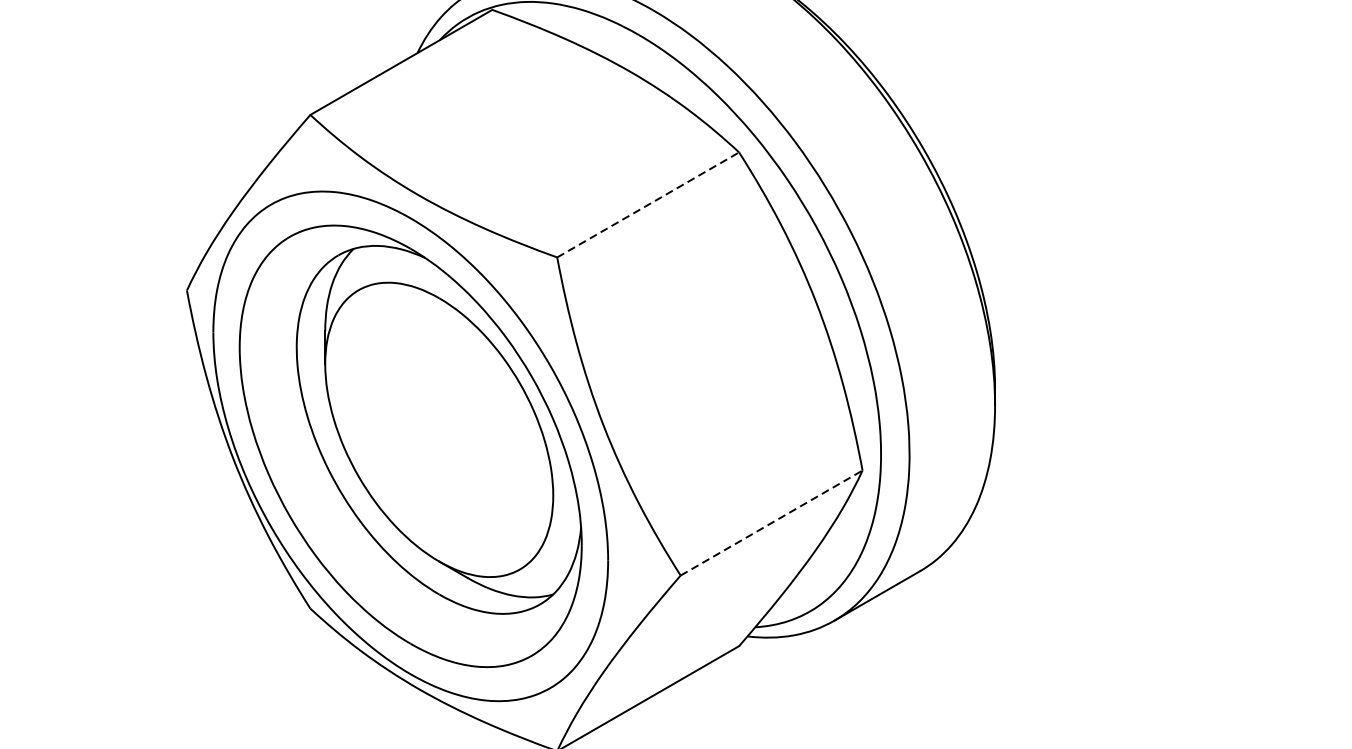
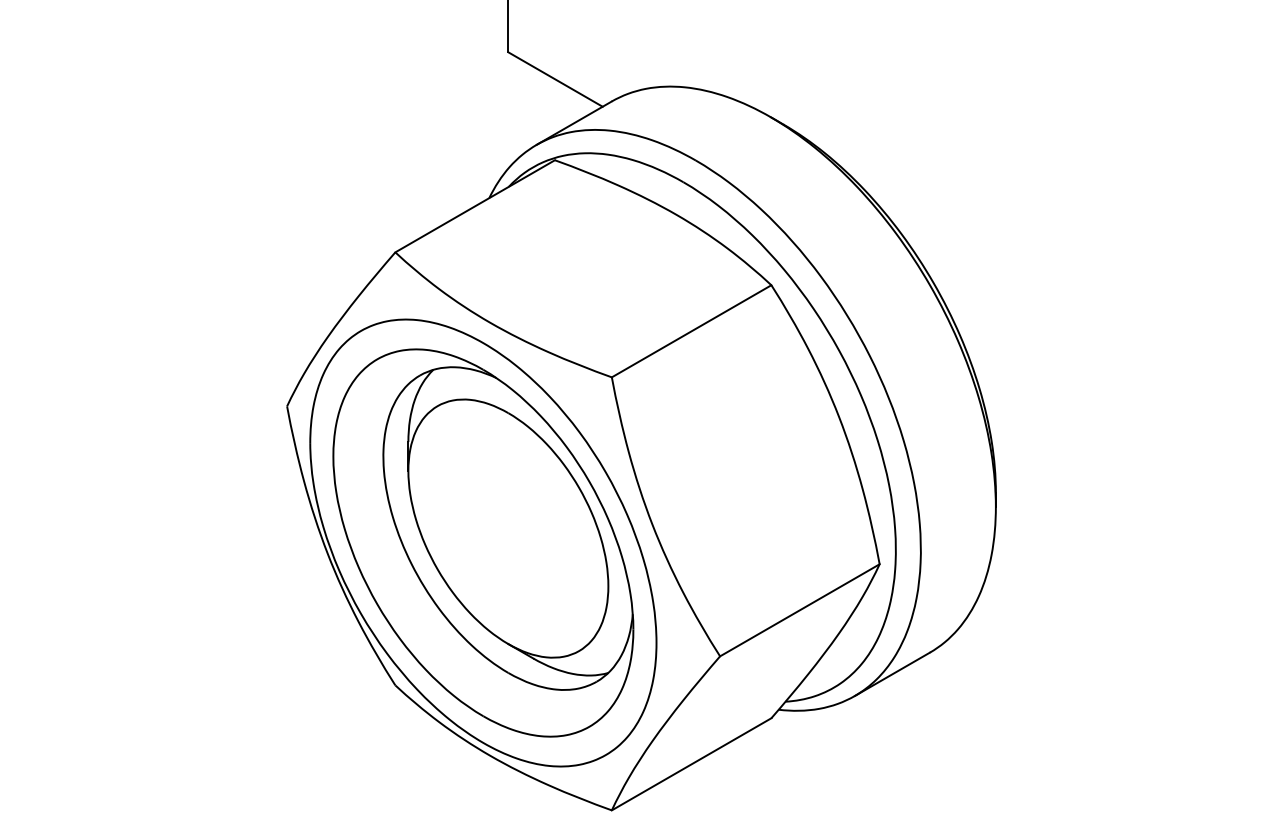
line: (649, 205) -> (692, 331), dashed -> solid
line: (772, 523) -> (800, 610), dashed -> solid

